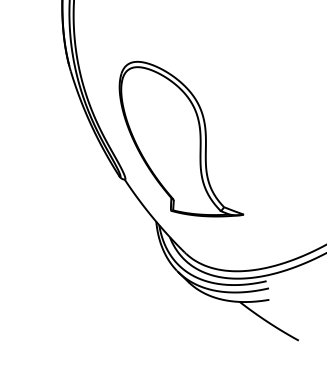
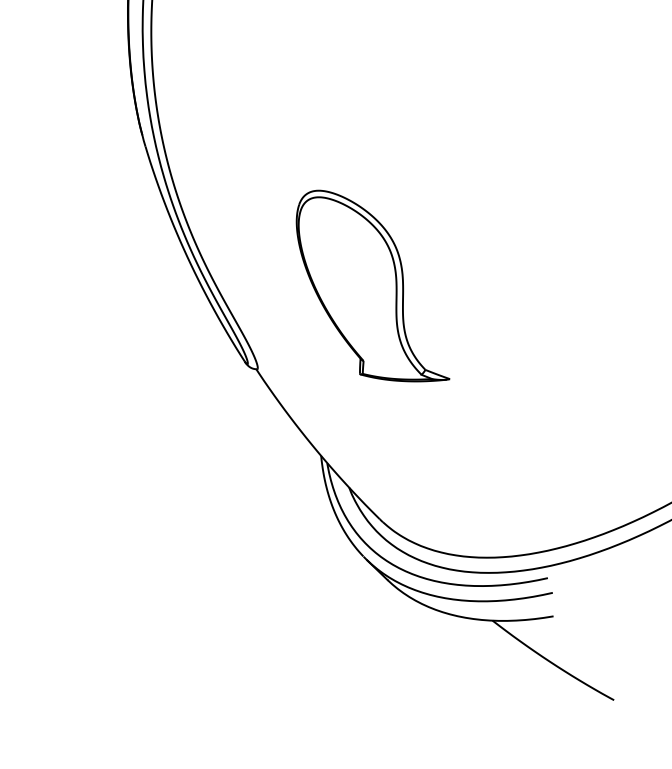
part: (181, 138) -> (372, 284), size x0.6

